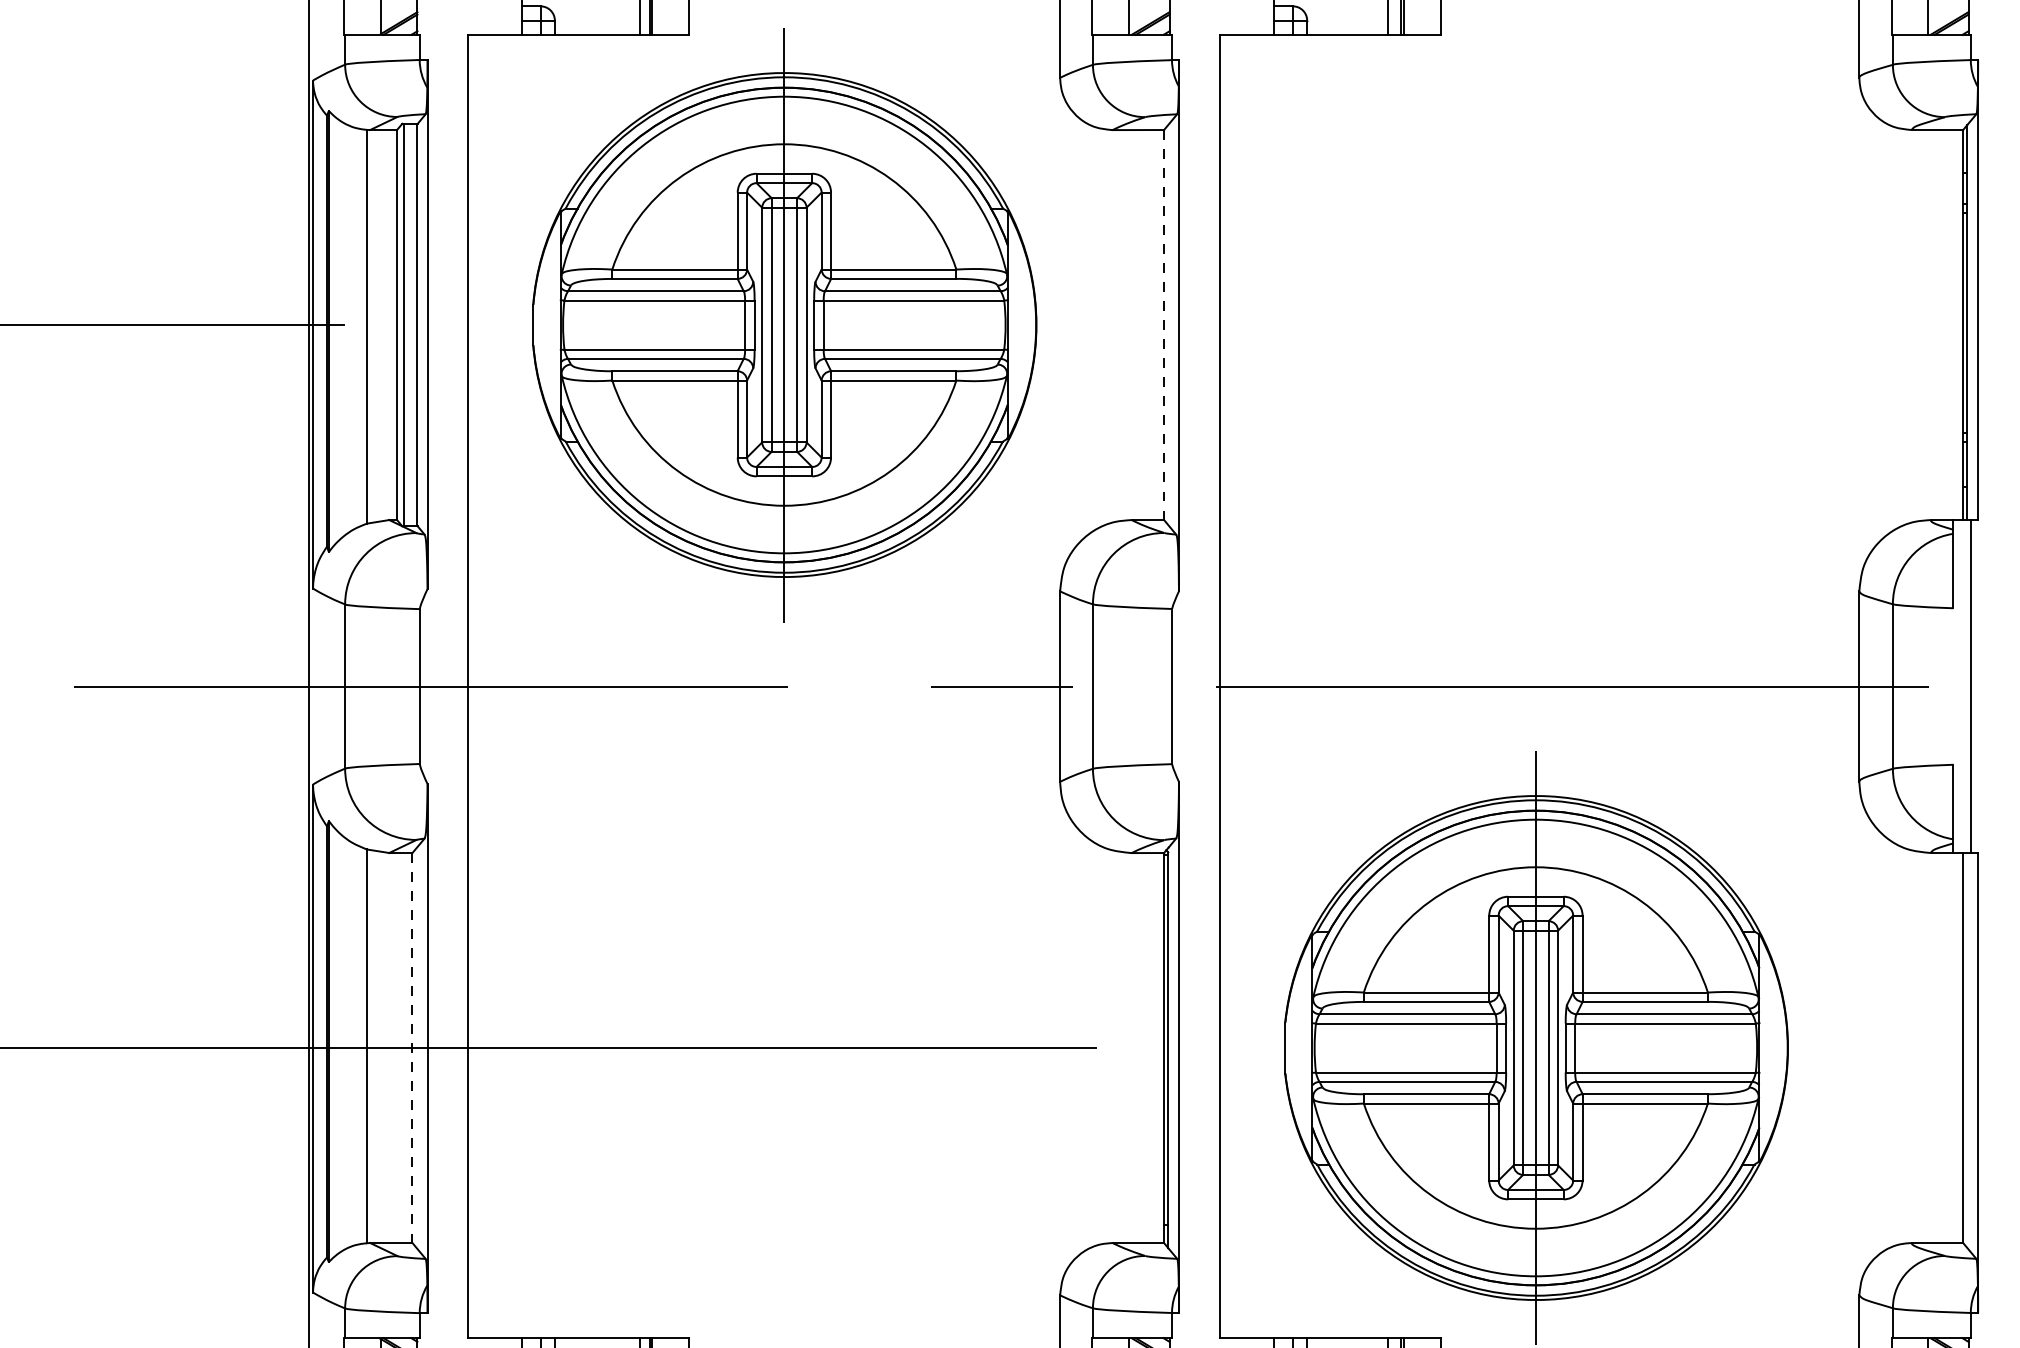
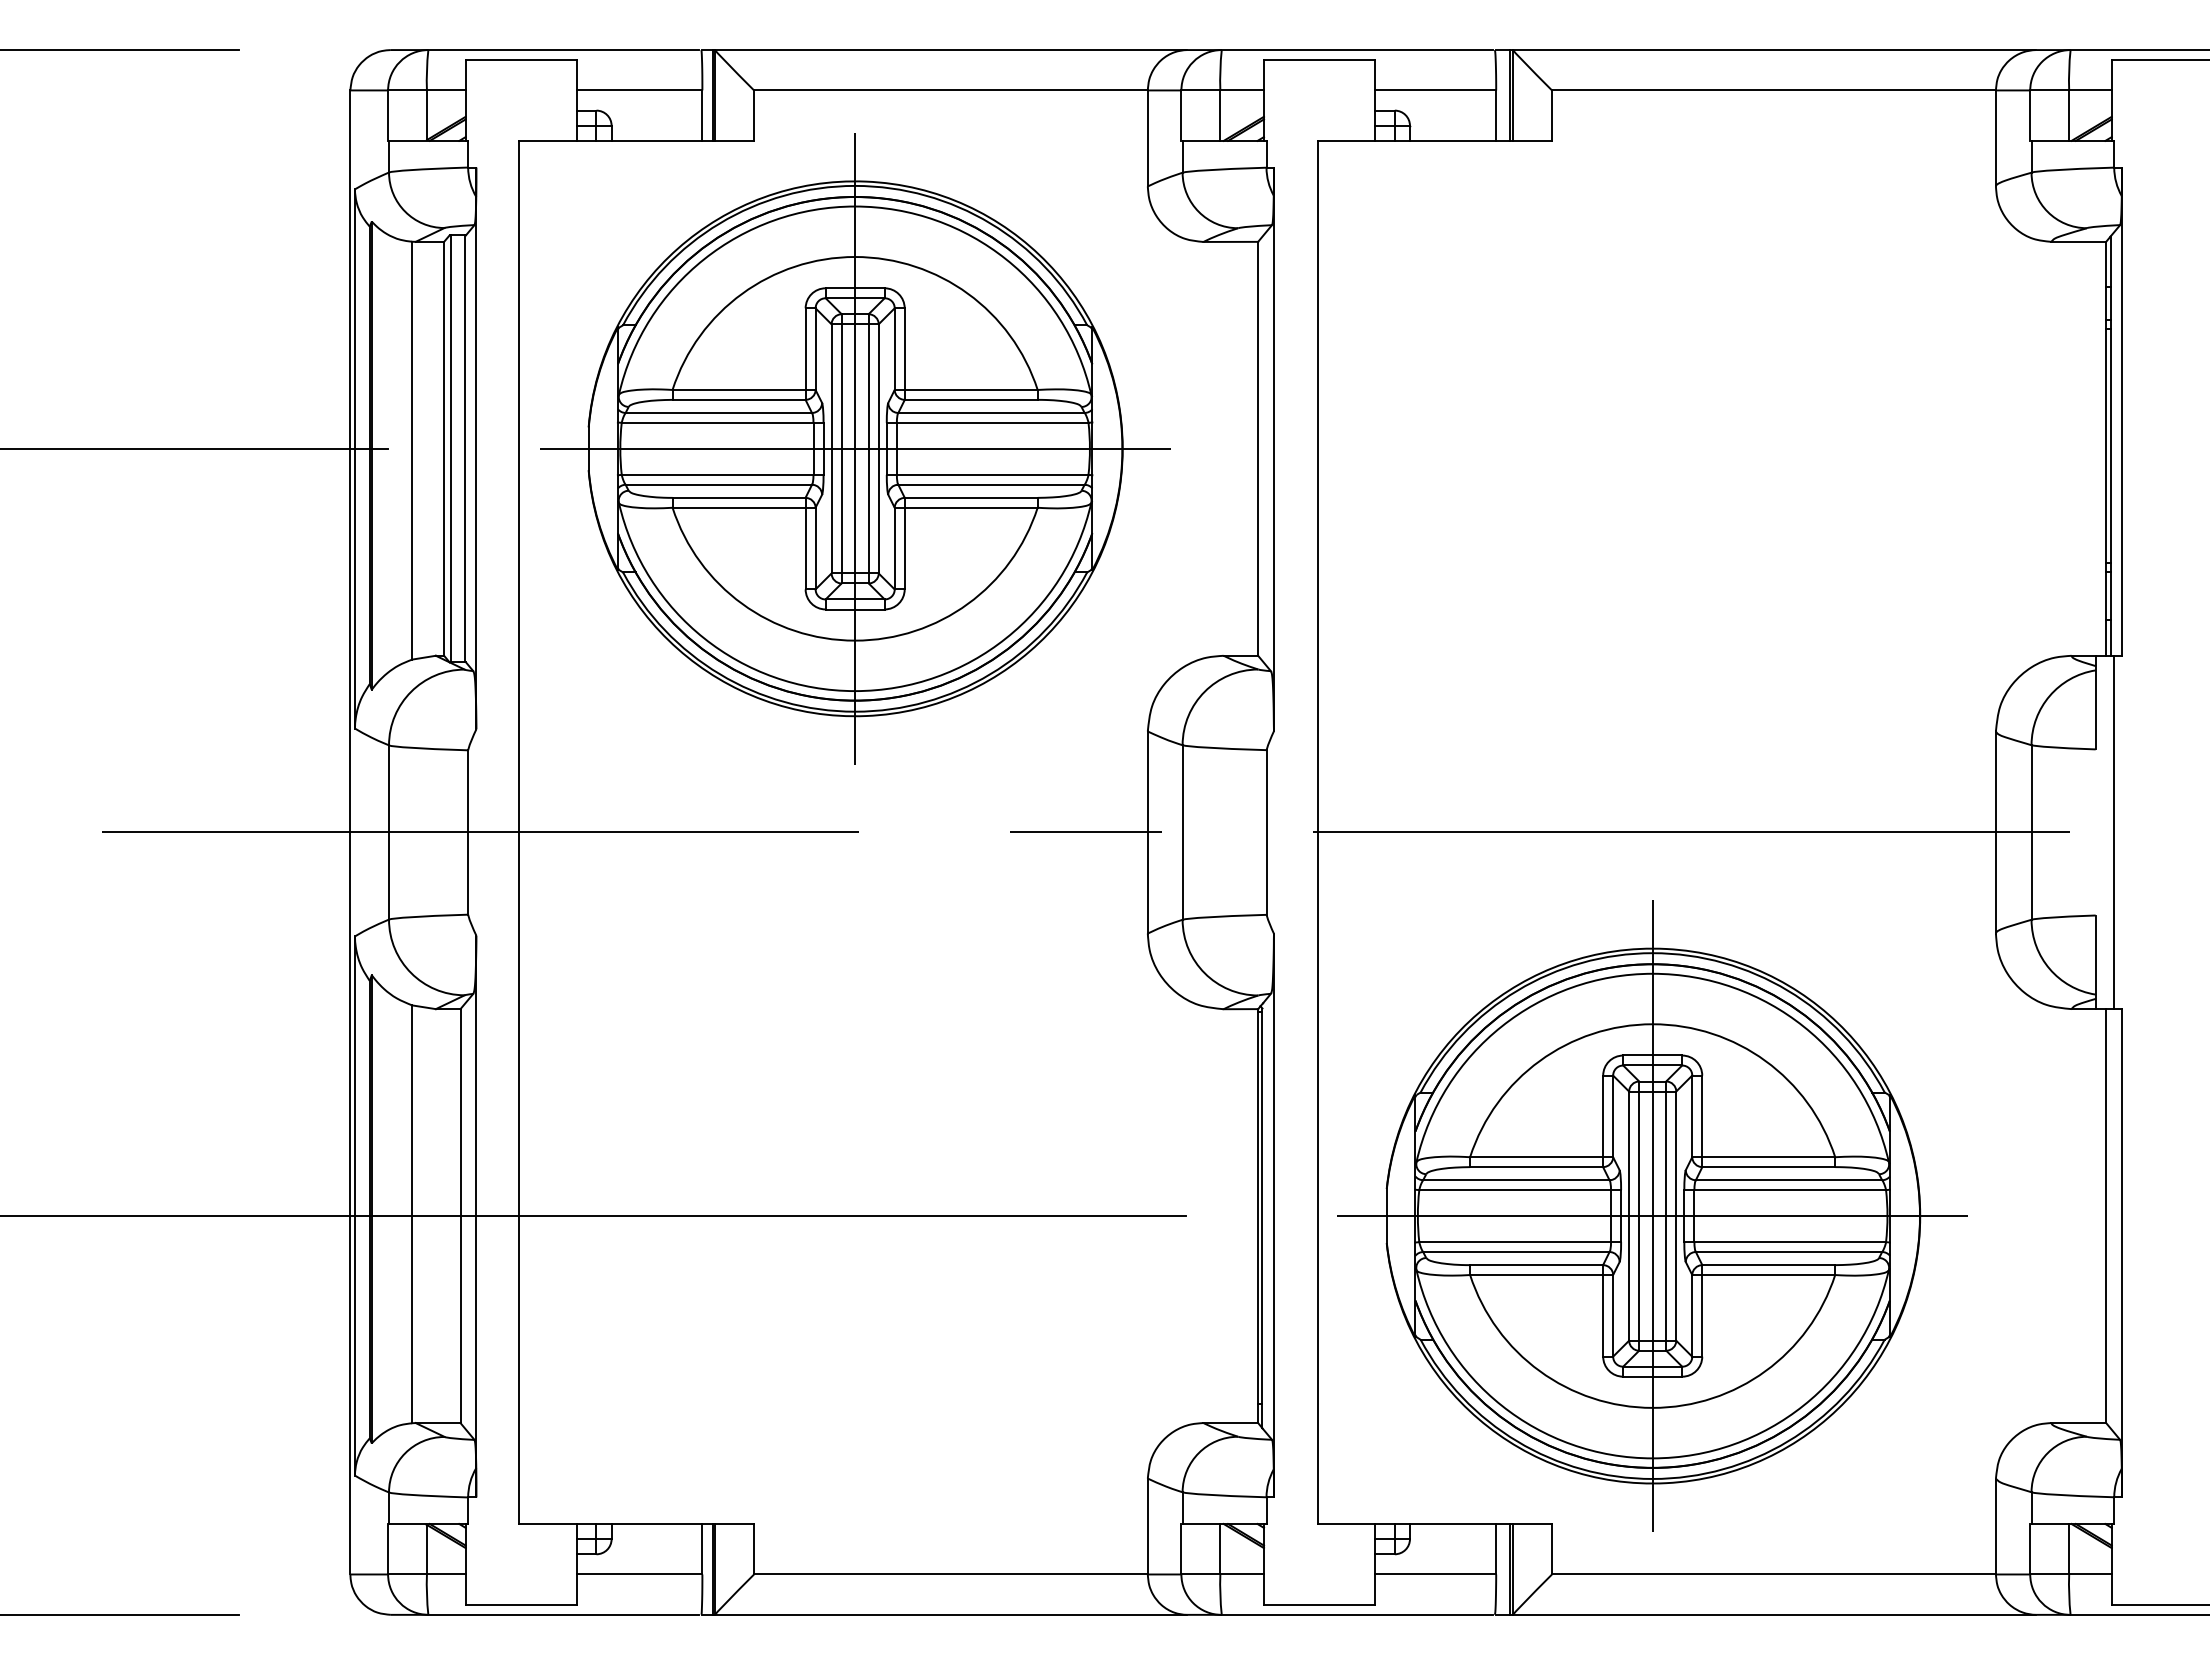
line: (783, 324) -> (854, 448), added
line: (1164, 324) -> (1258, 448), dashed -> solid
line: (412, 1048) -> (460, 1216), dashed -> solid
line: (1535, 1048) -> (1652, 1216), added

